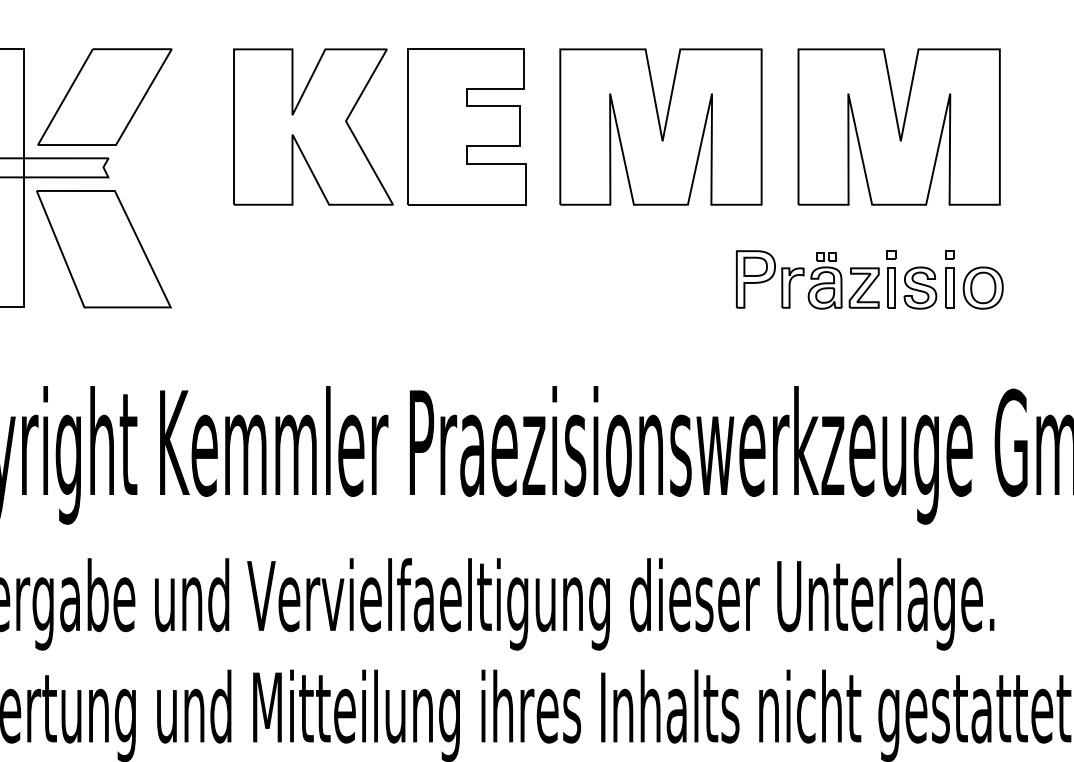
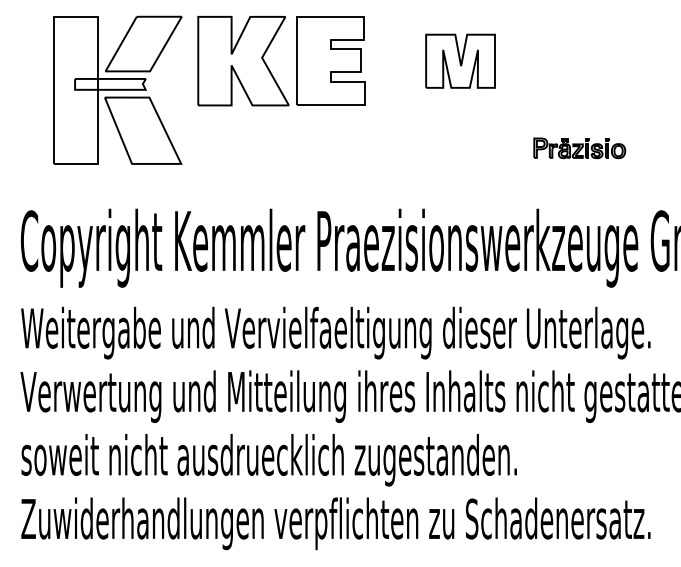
part: (660, 127) -> (460, 61), size x0.6
part: (899, 127) -> (596, 61), removed
part: (358, 139) -> (269, 68), moved
part: (869, 280) -> (579, 148), size x0.6

